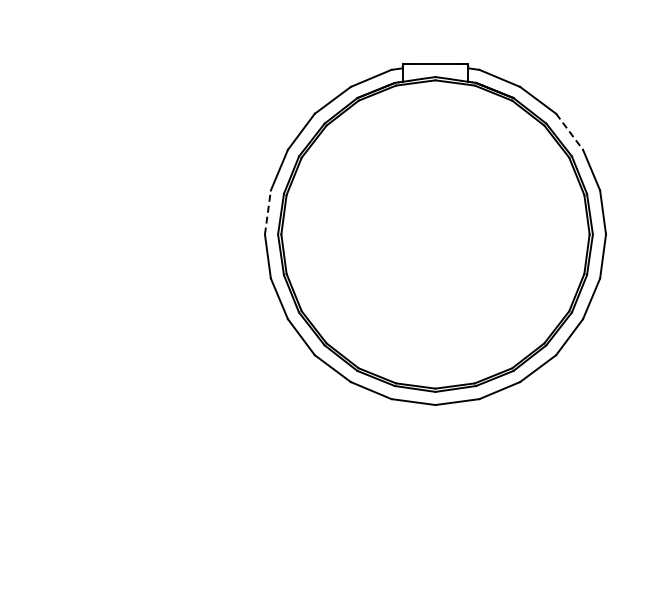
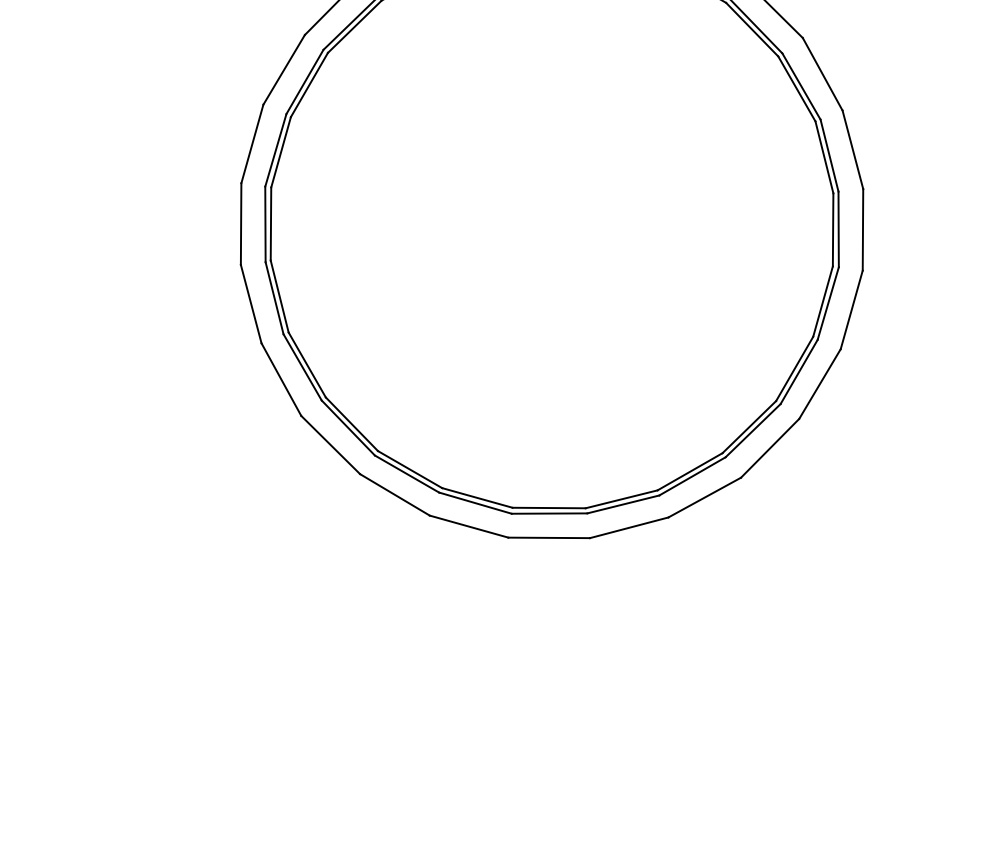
line: (569, 132) -> (822, 75), dashed -> solid
line: (267, 212) -> (251, 143), dashed -> solid

